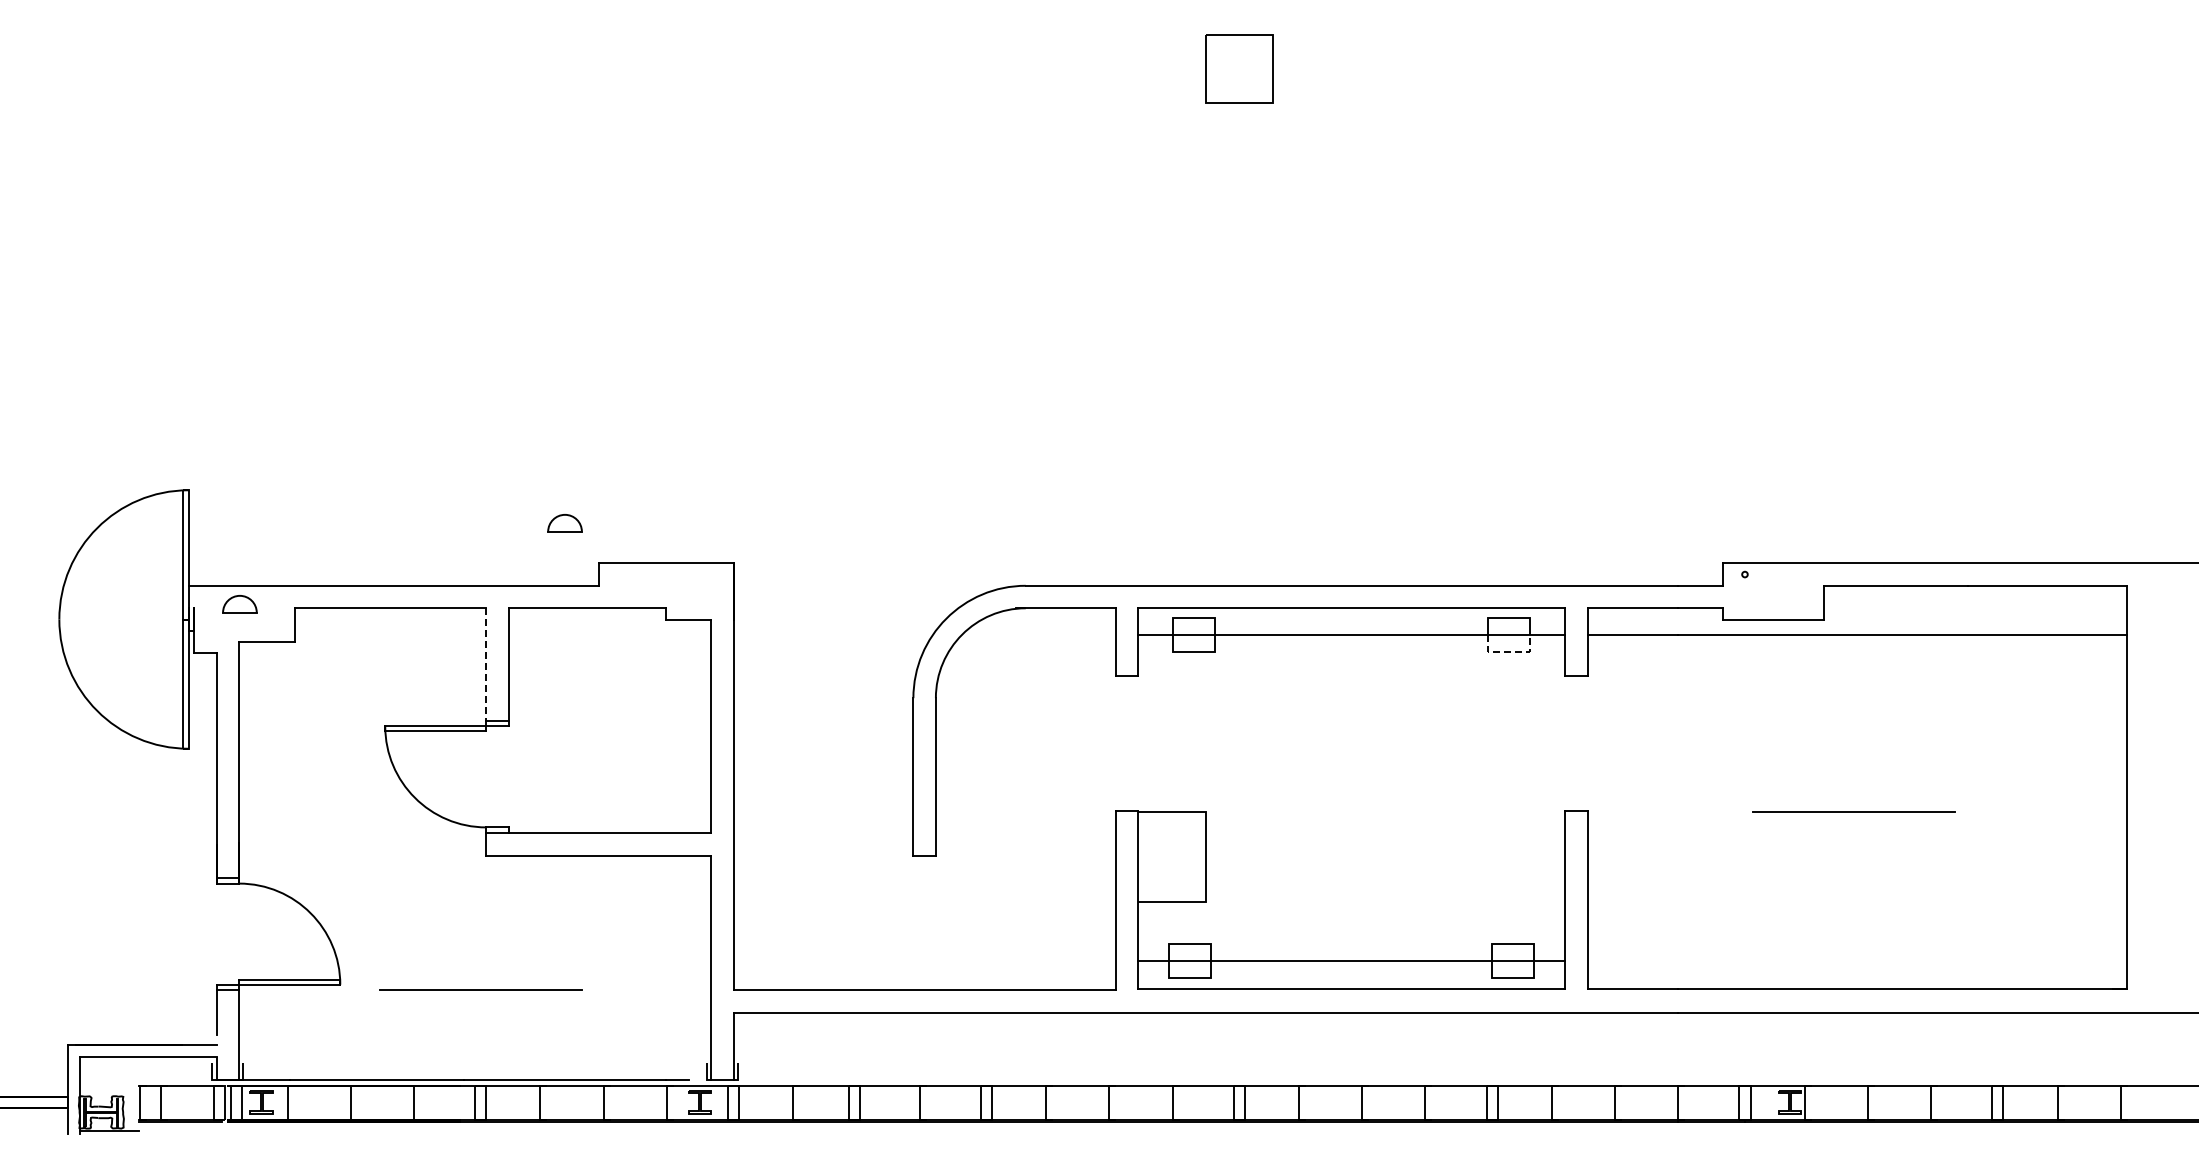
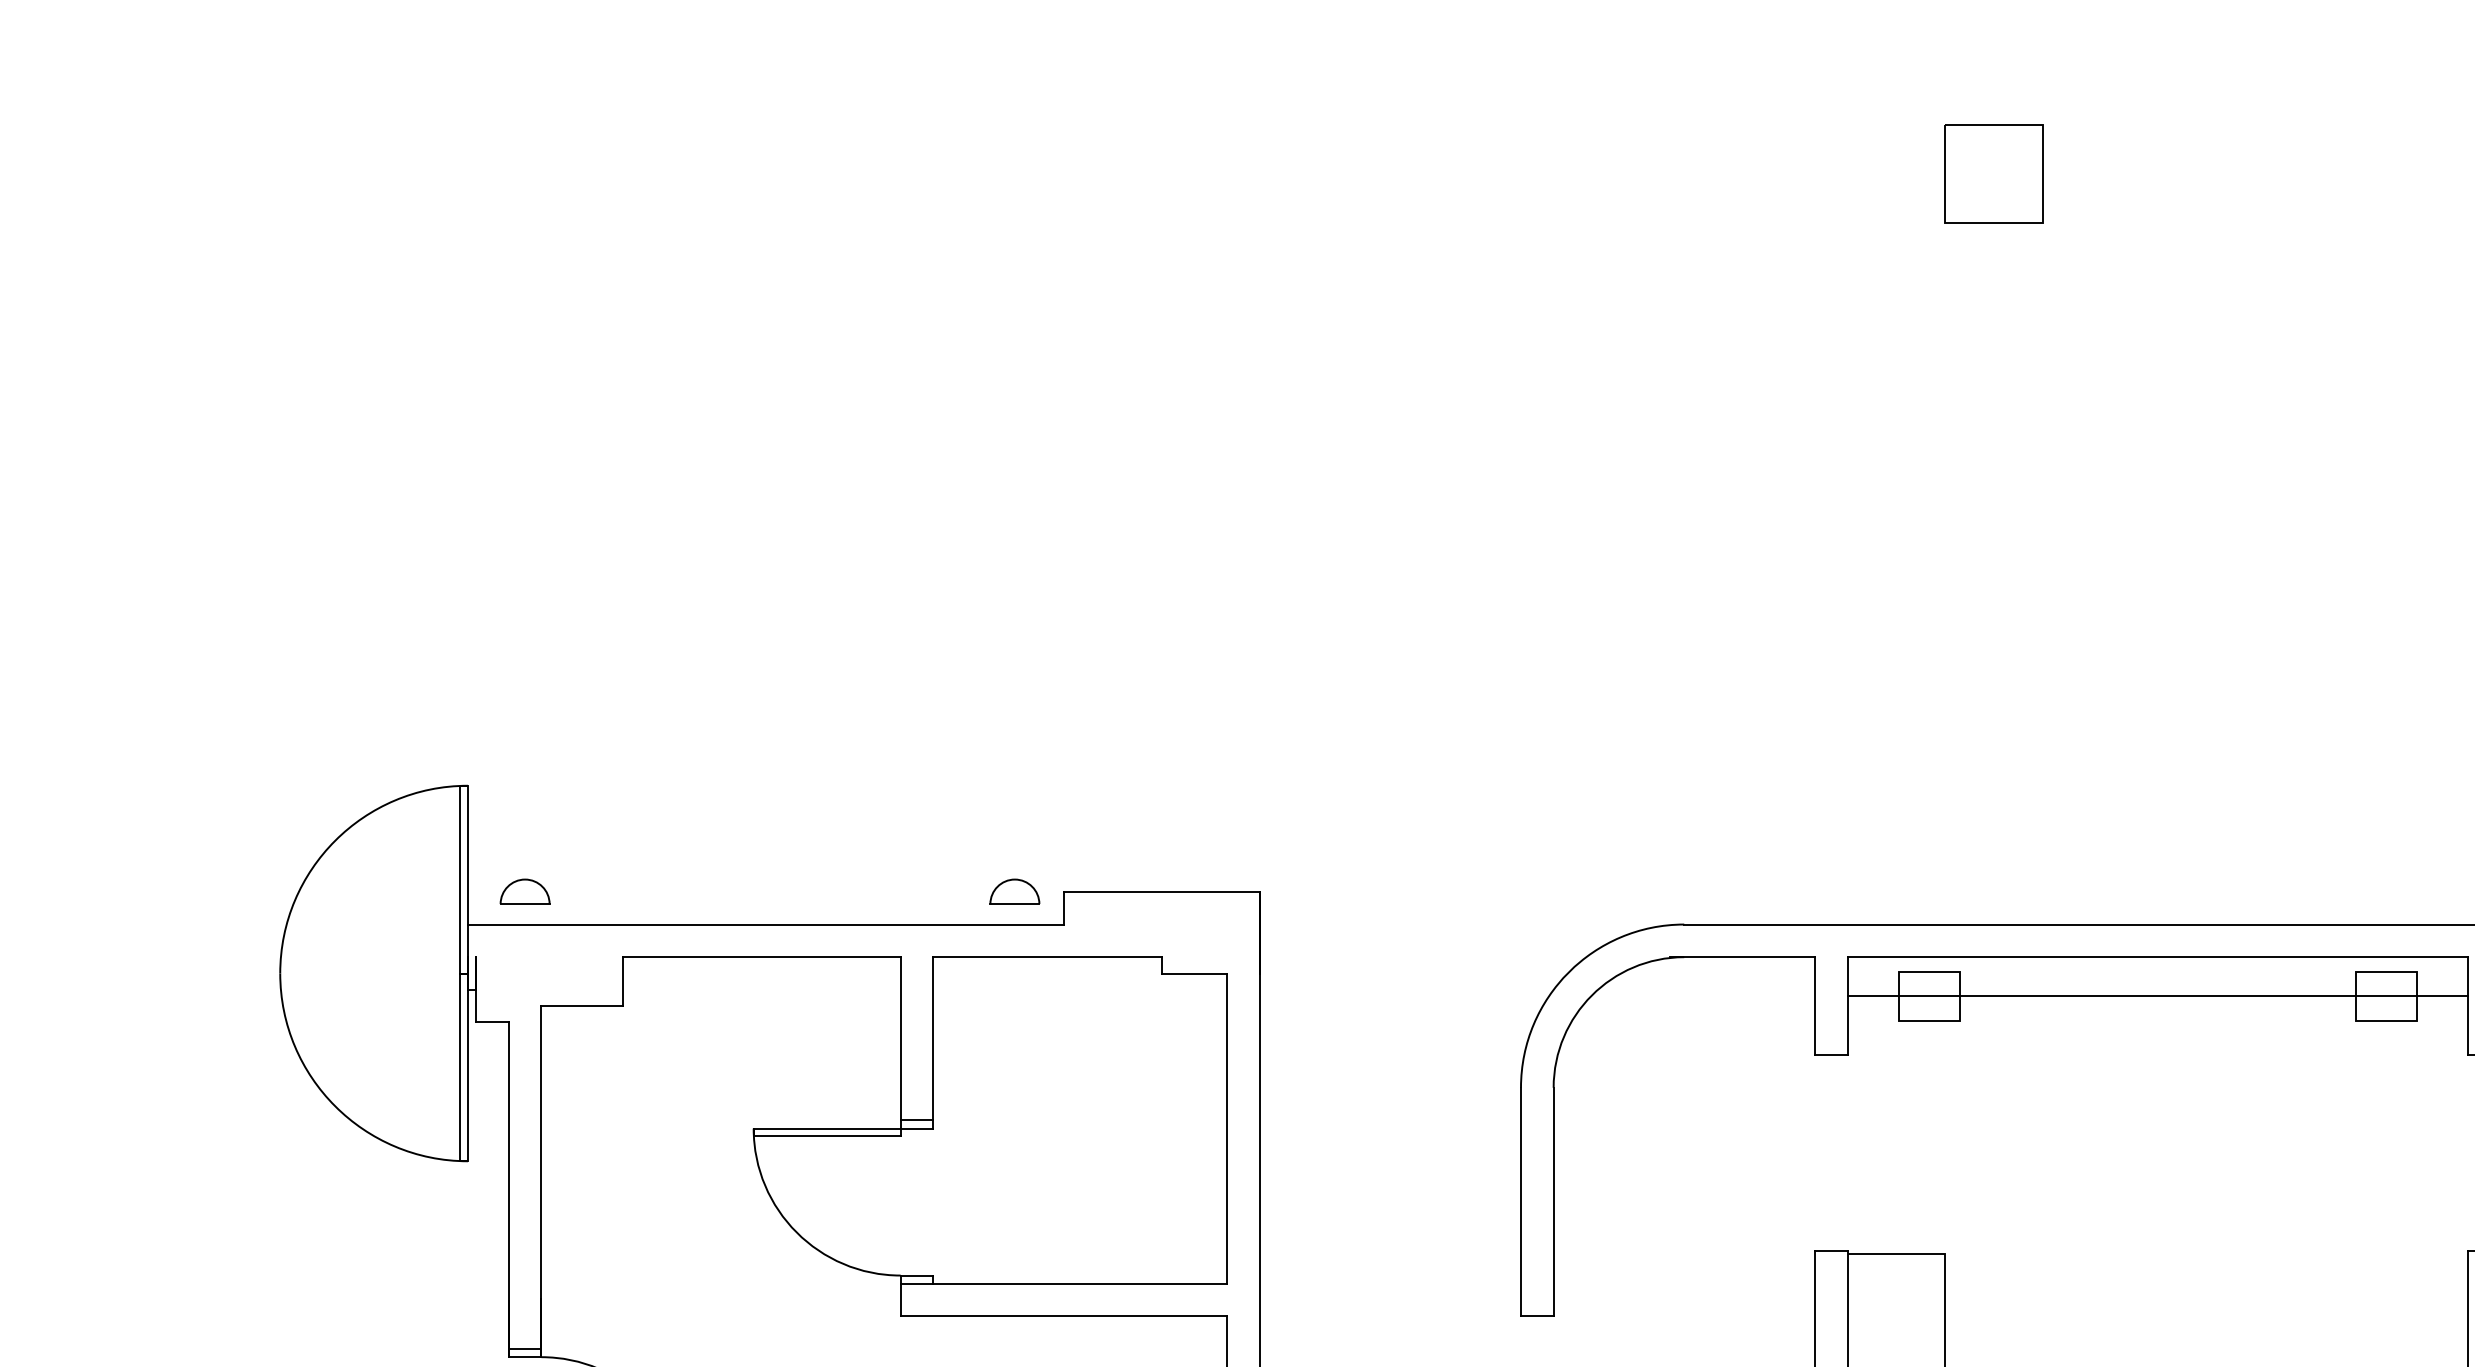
part: (564, 523) -> (1014, 892), moved
part: (239, 604) -> (524, 892), moved
line: (1509, 652) -> (2386, 1021), dashed -> solid
line: (486, 667) -> (900, 1043), dashed -> solid

